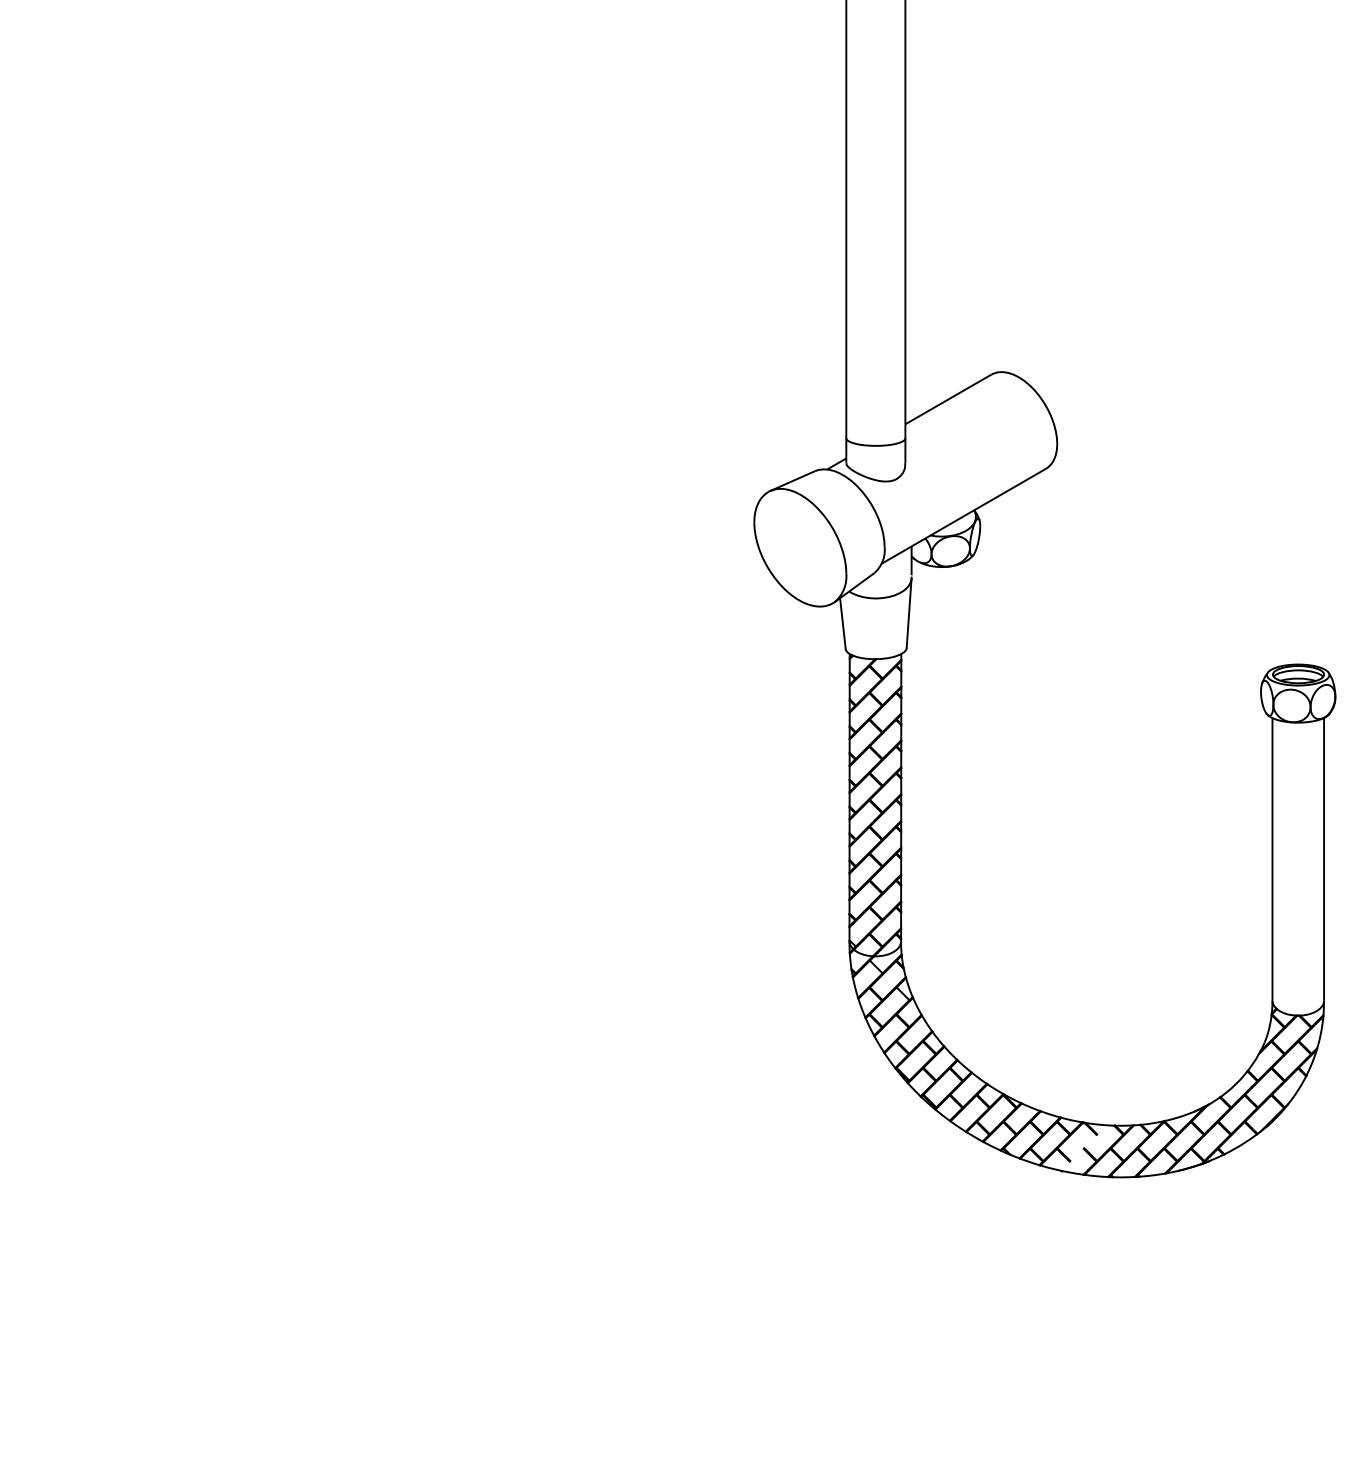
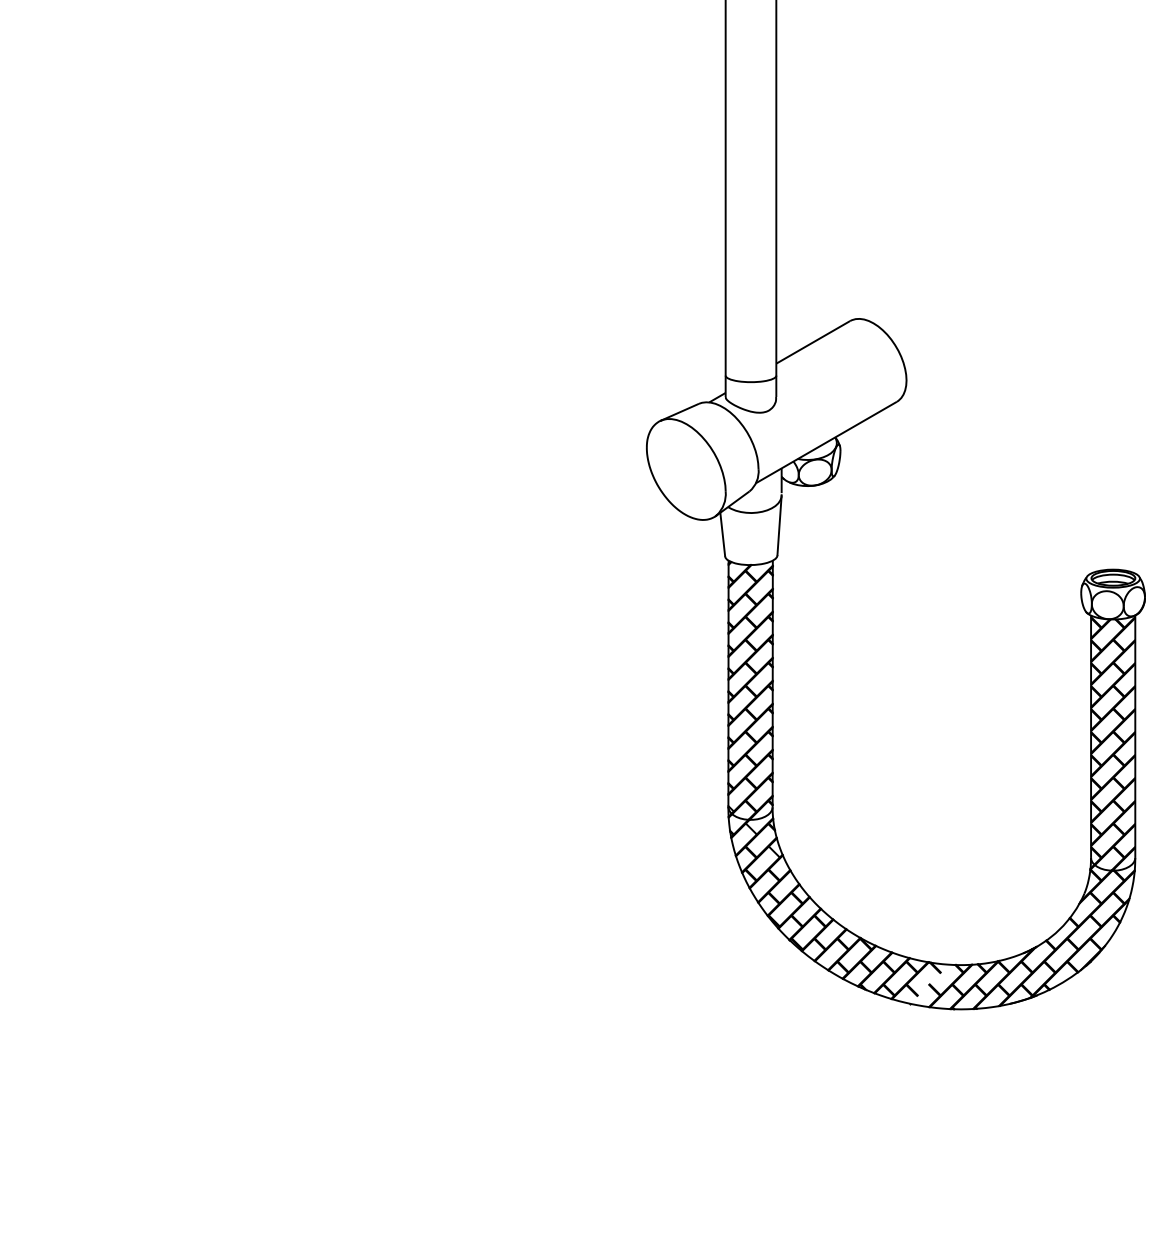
hatch: (1298, 866) -> (1113, 742), added

